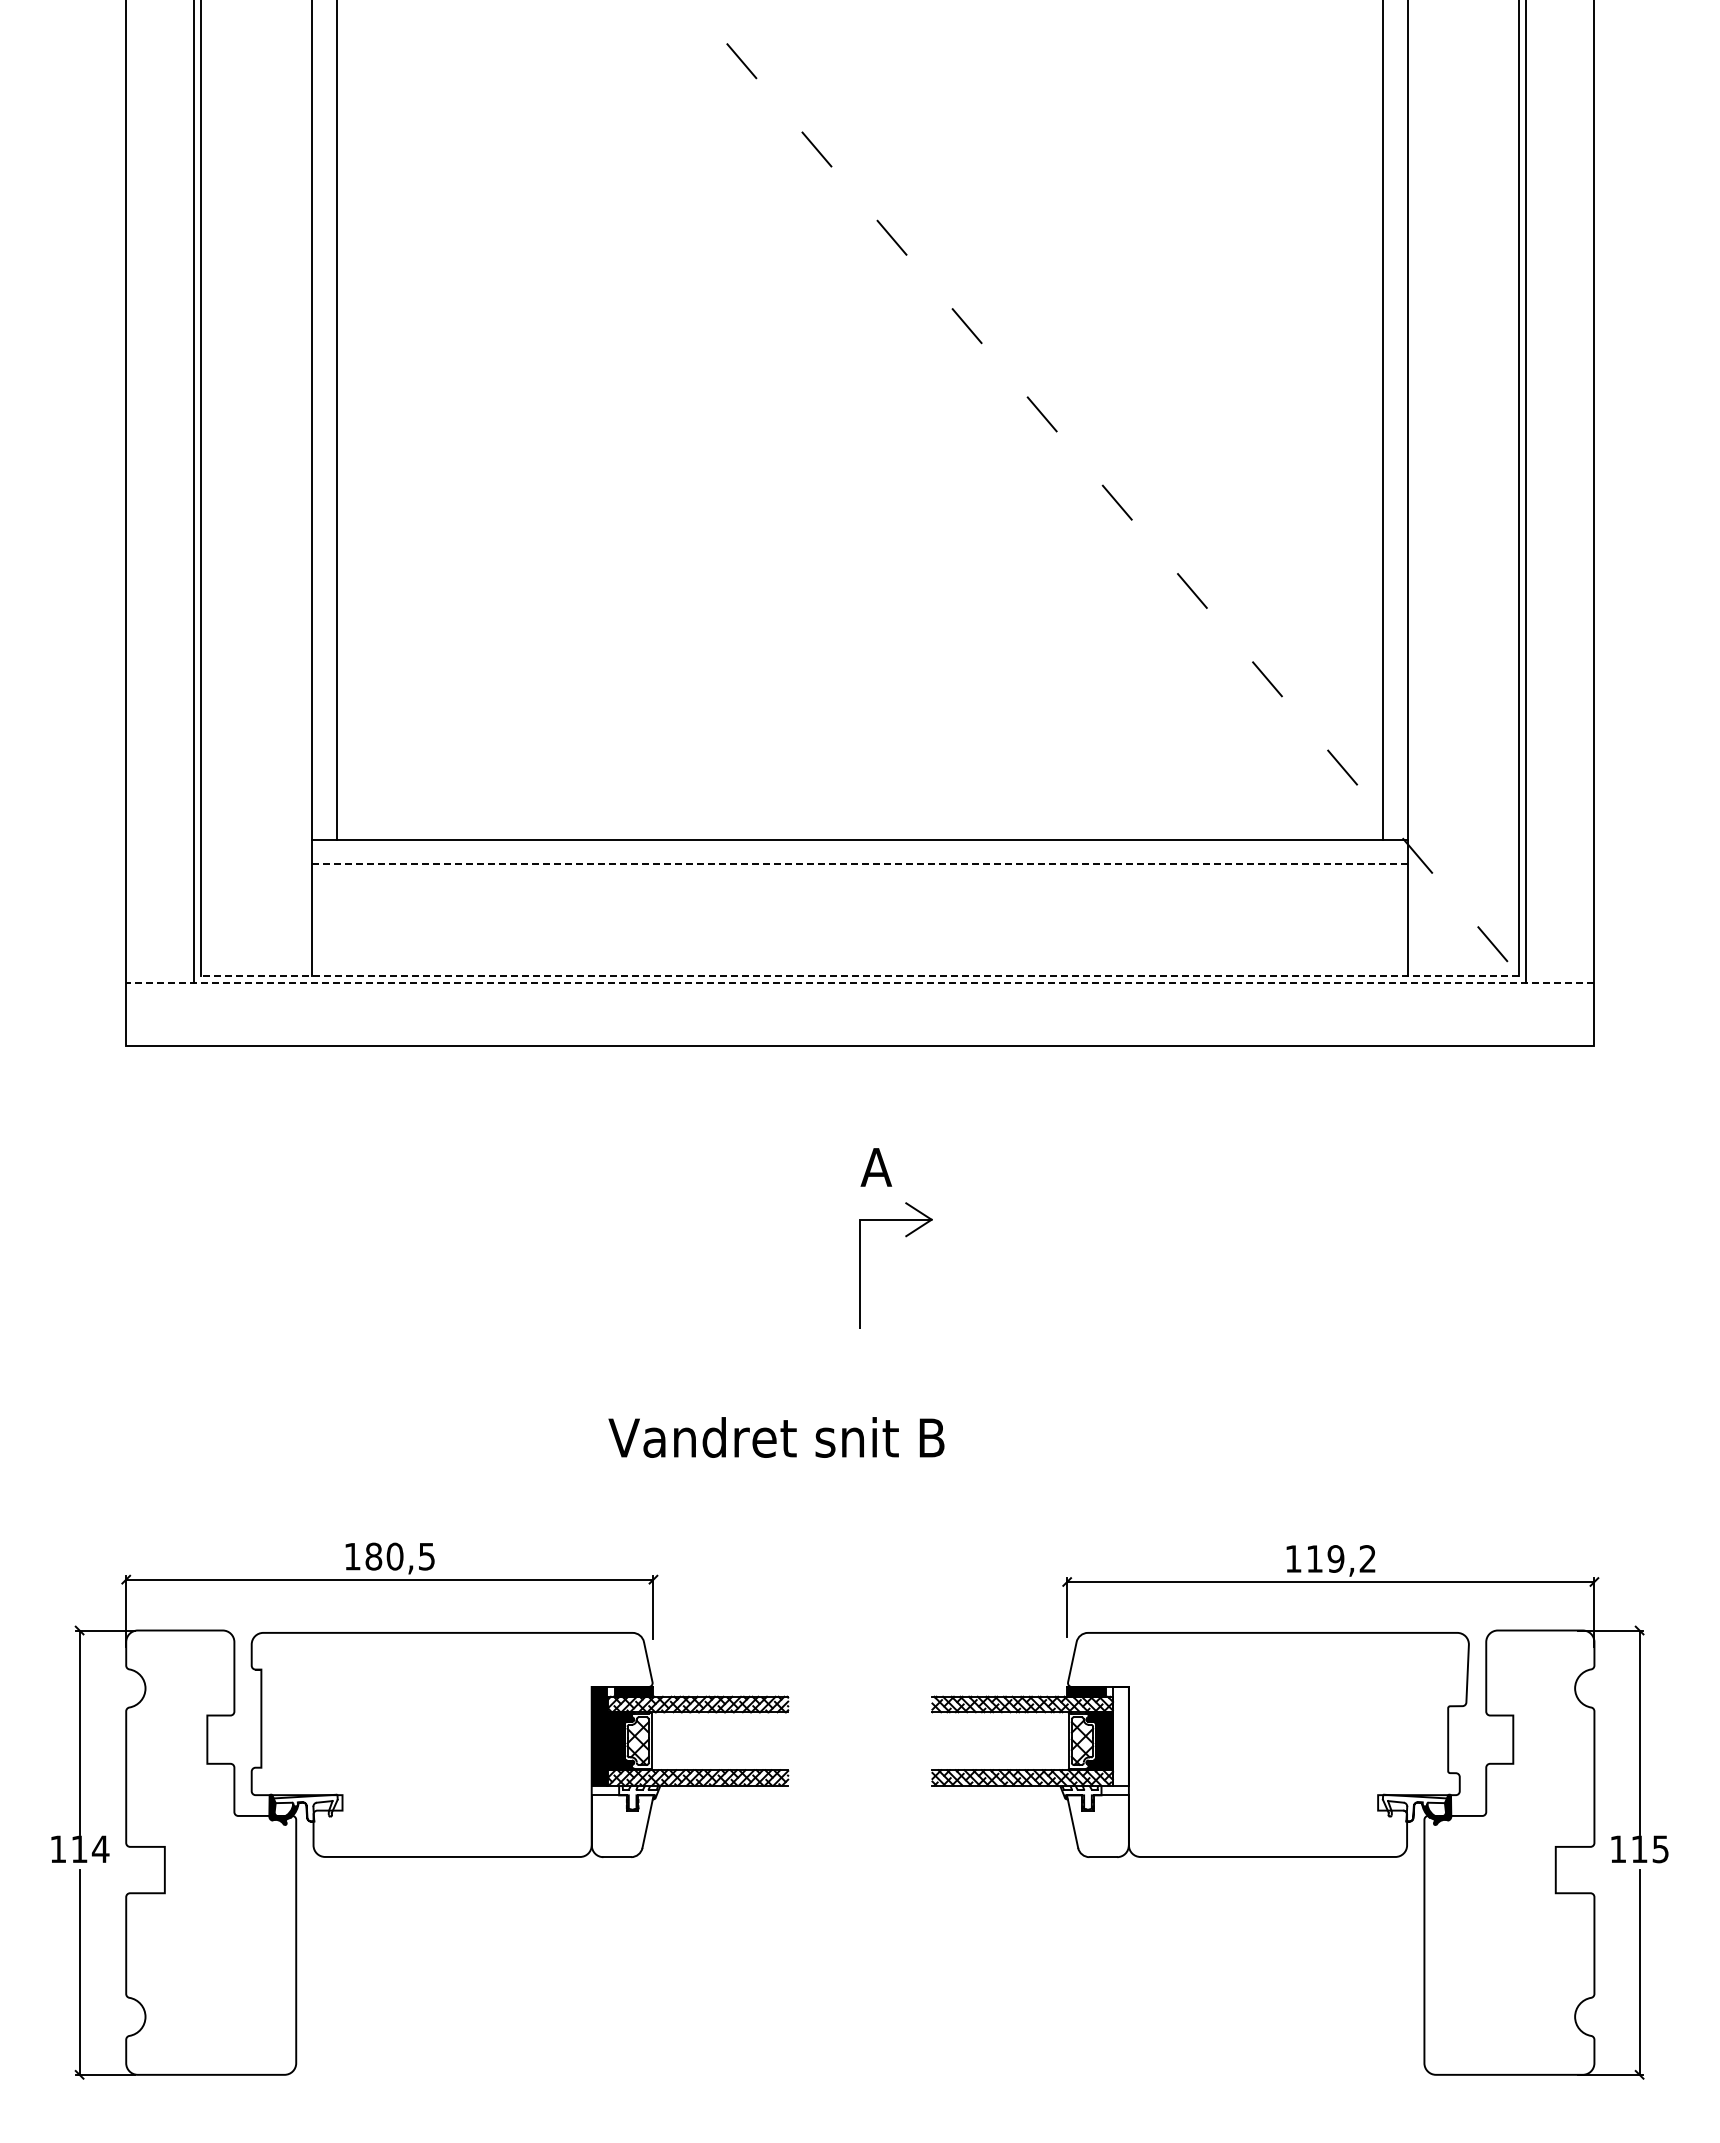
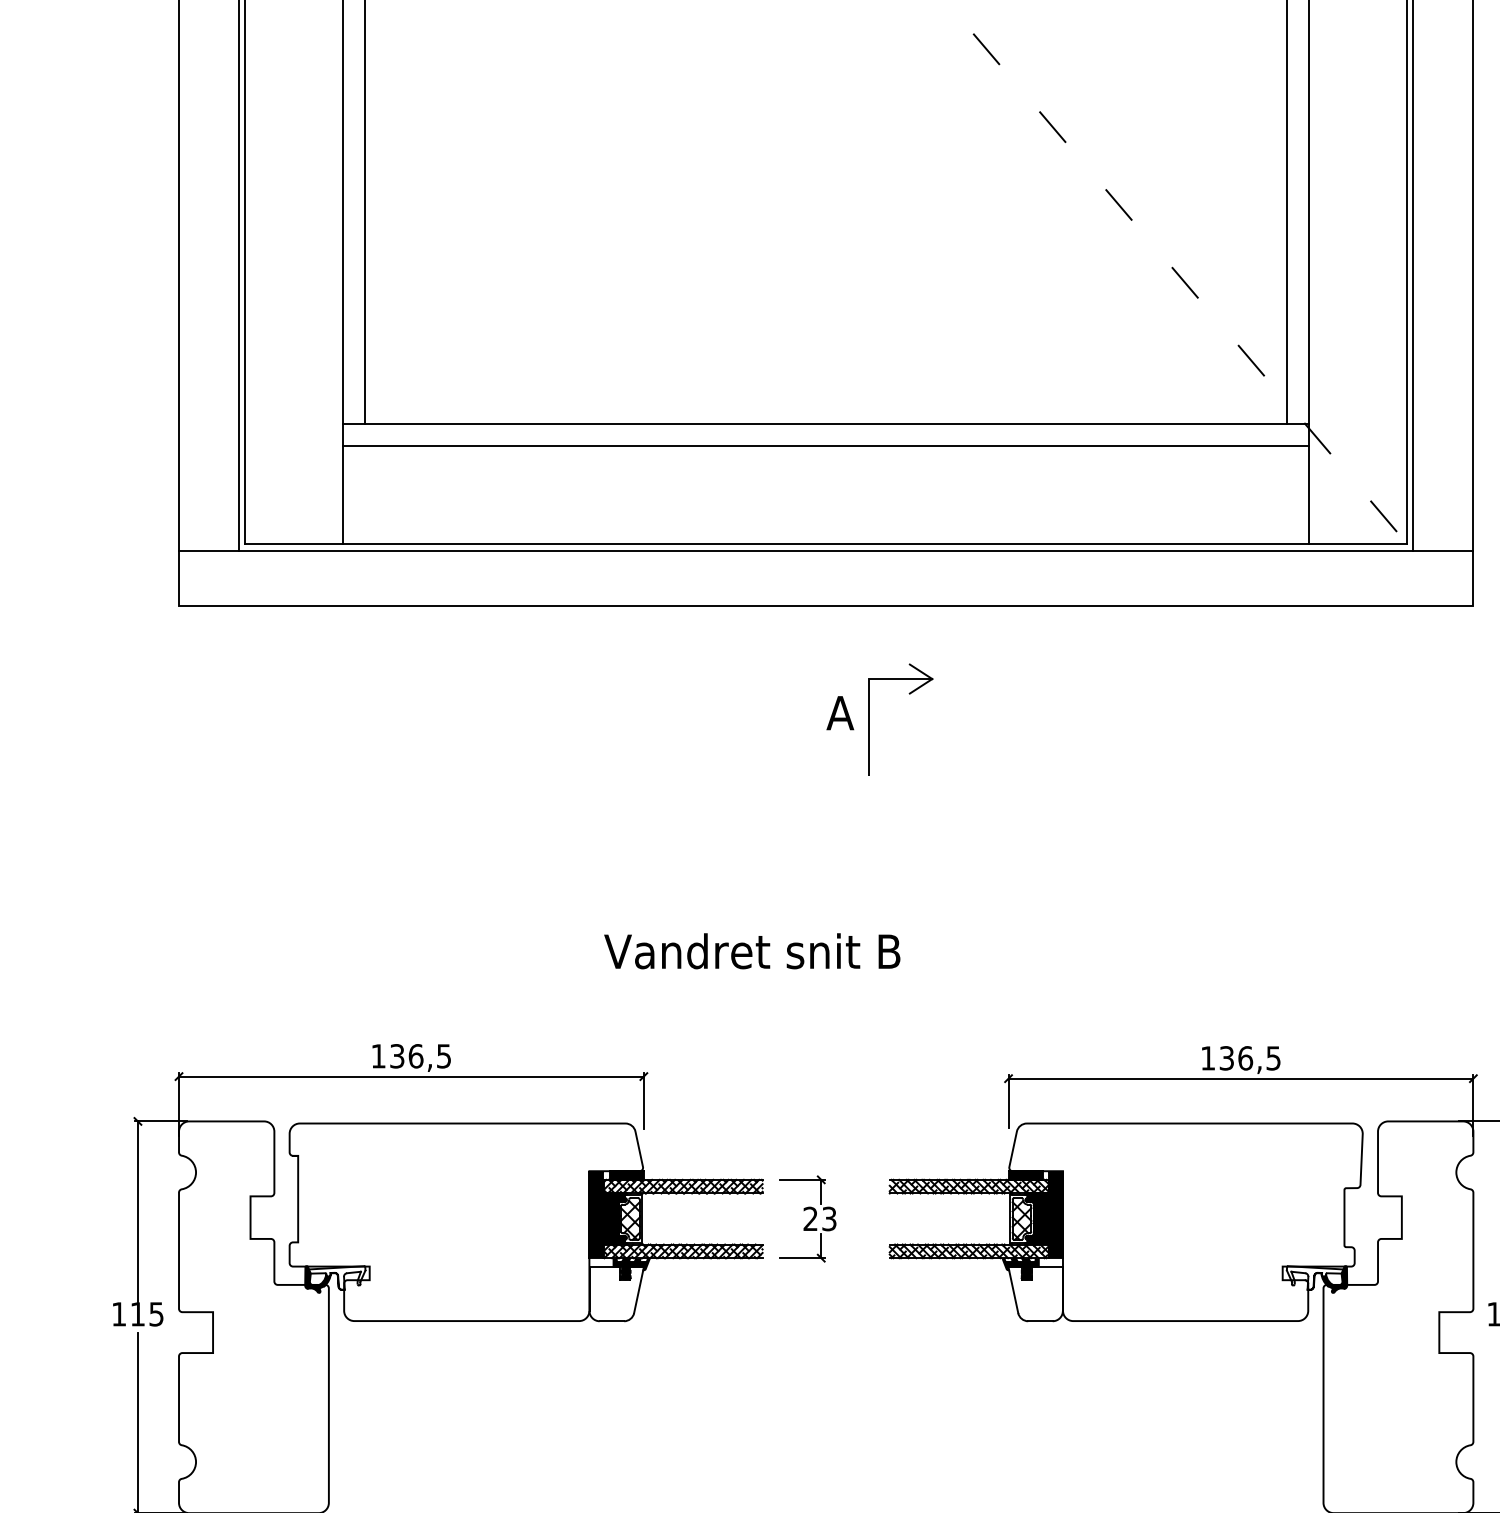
line: (860, 864) -> (826, 446), dashed -> solid
line: (859, 975) -> (825, 543), dashed -> solid
line: (859, 983) -> (825, 551), dashed -> solid
part: (906, 1237) -> (910, 694), moved
text: (384, 1556) -> (406, 1056), 180,5 -> 136,5
text: (1340, 1558) -> (1249, 1057), 119,2 -> 136,5
fill: (1120, 1736) -> (1055, 1214), added
part: (839, 1740) -> (807, 1218), added
fill: (639, 1797) -> (631, 1268), added
fill: (1080, 1797) -> (1020, 1268), added
text: (100, 1849) -> (156, 1314), 114 -> 115

